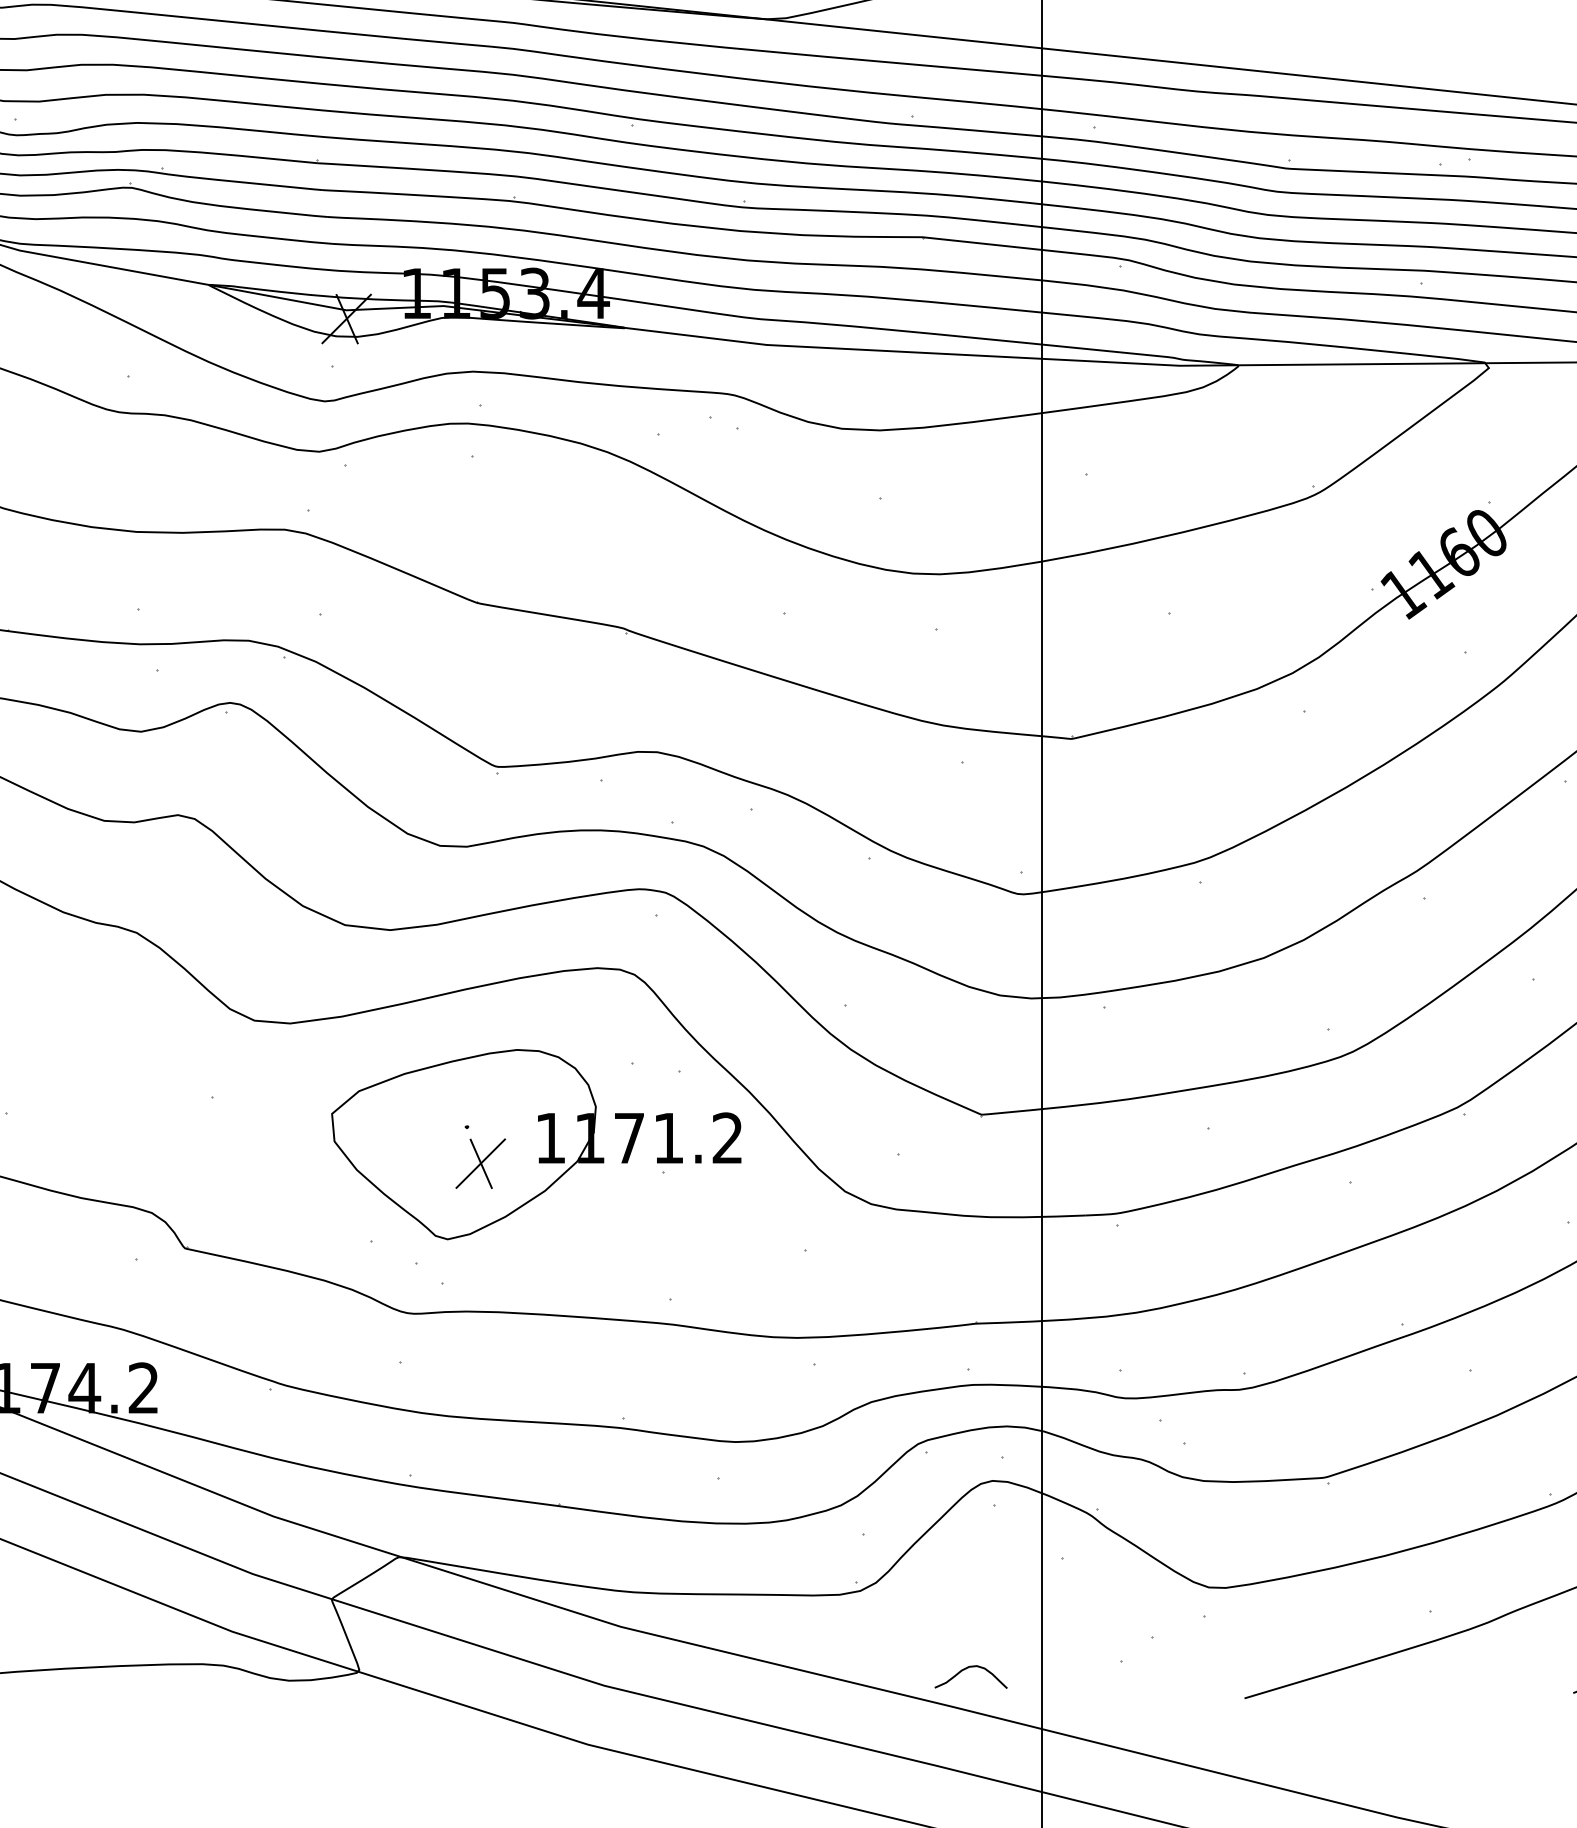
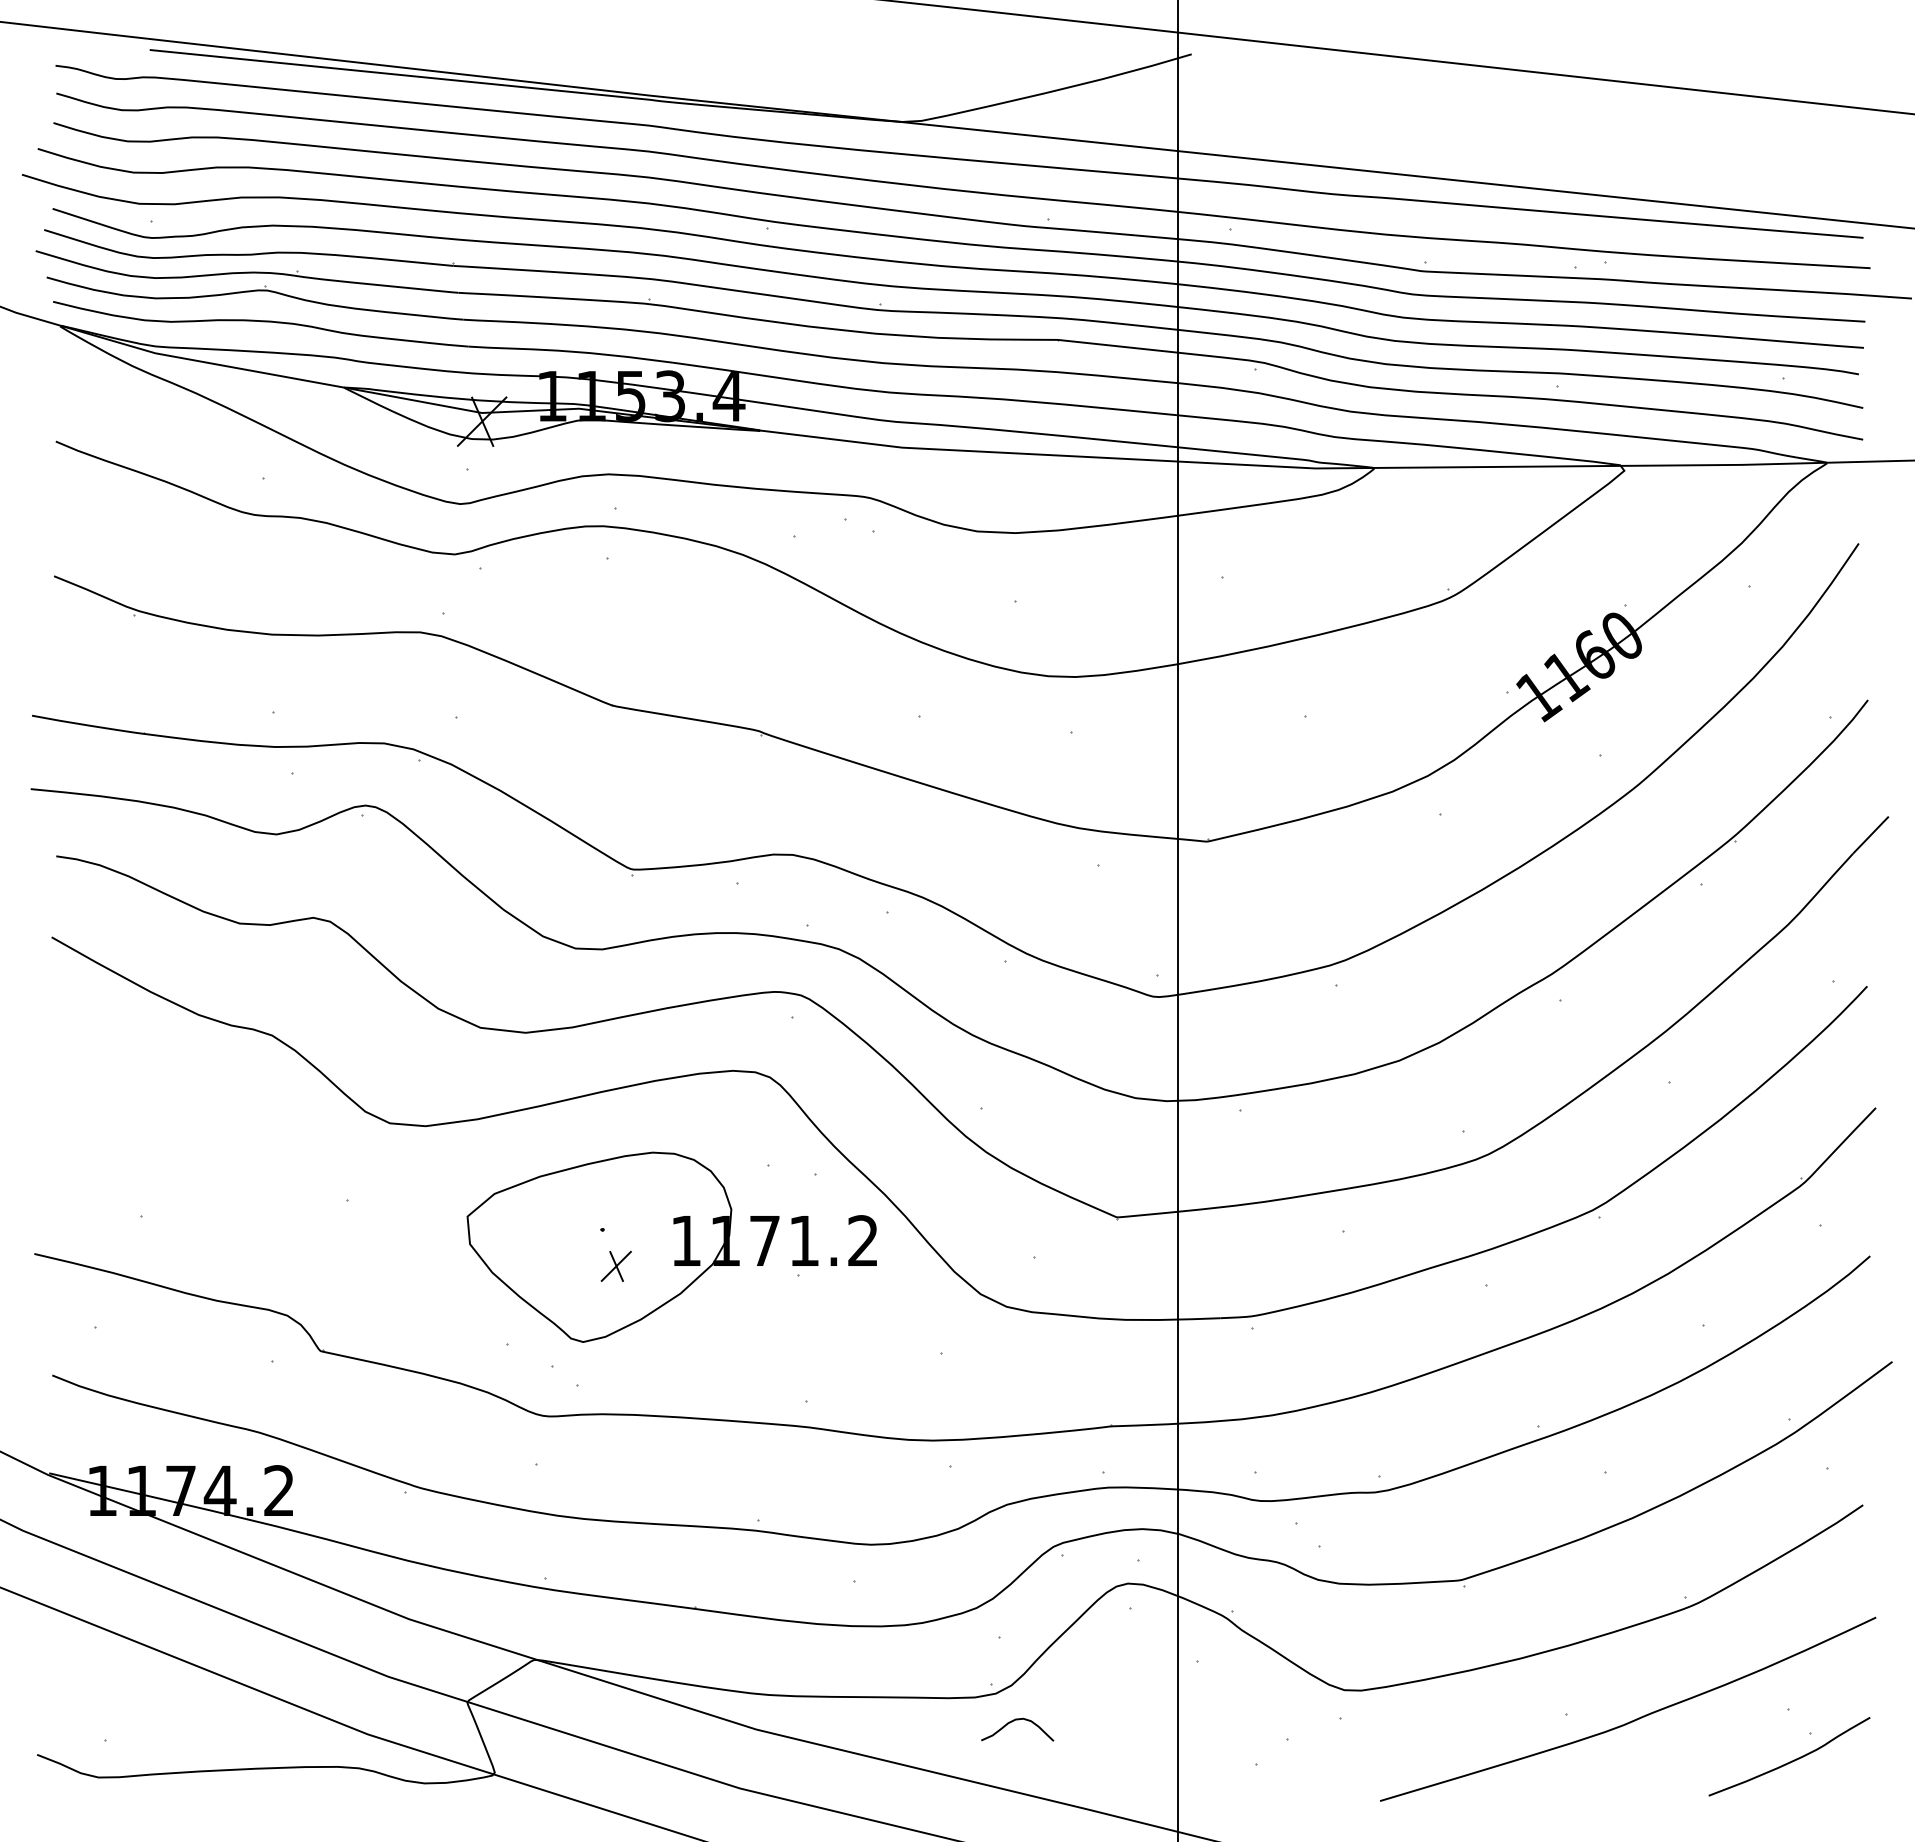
part: (481, 1163) -> (616, 1266), size x0.6
curve: (968, 1668) -> (1014, 1721), moved

